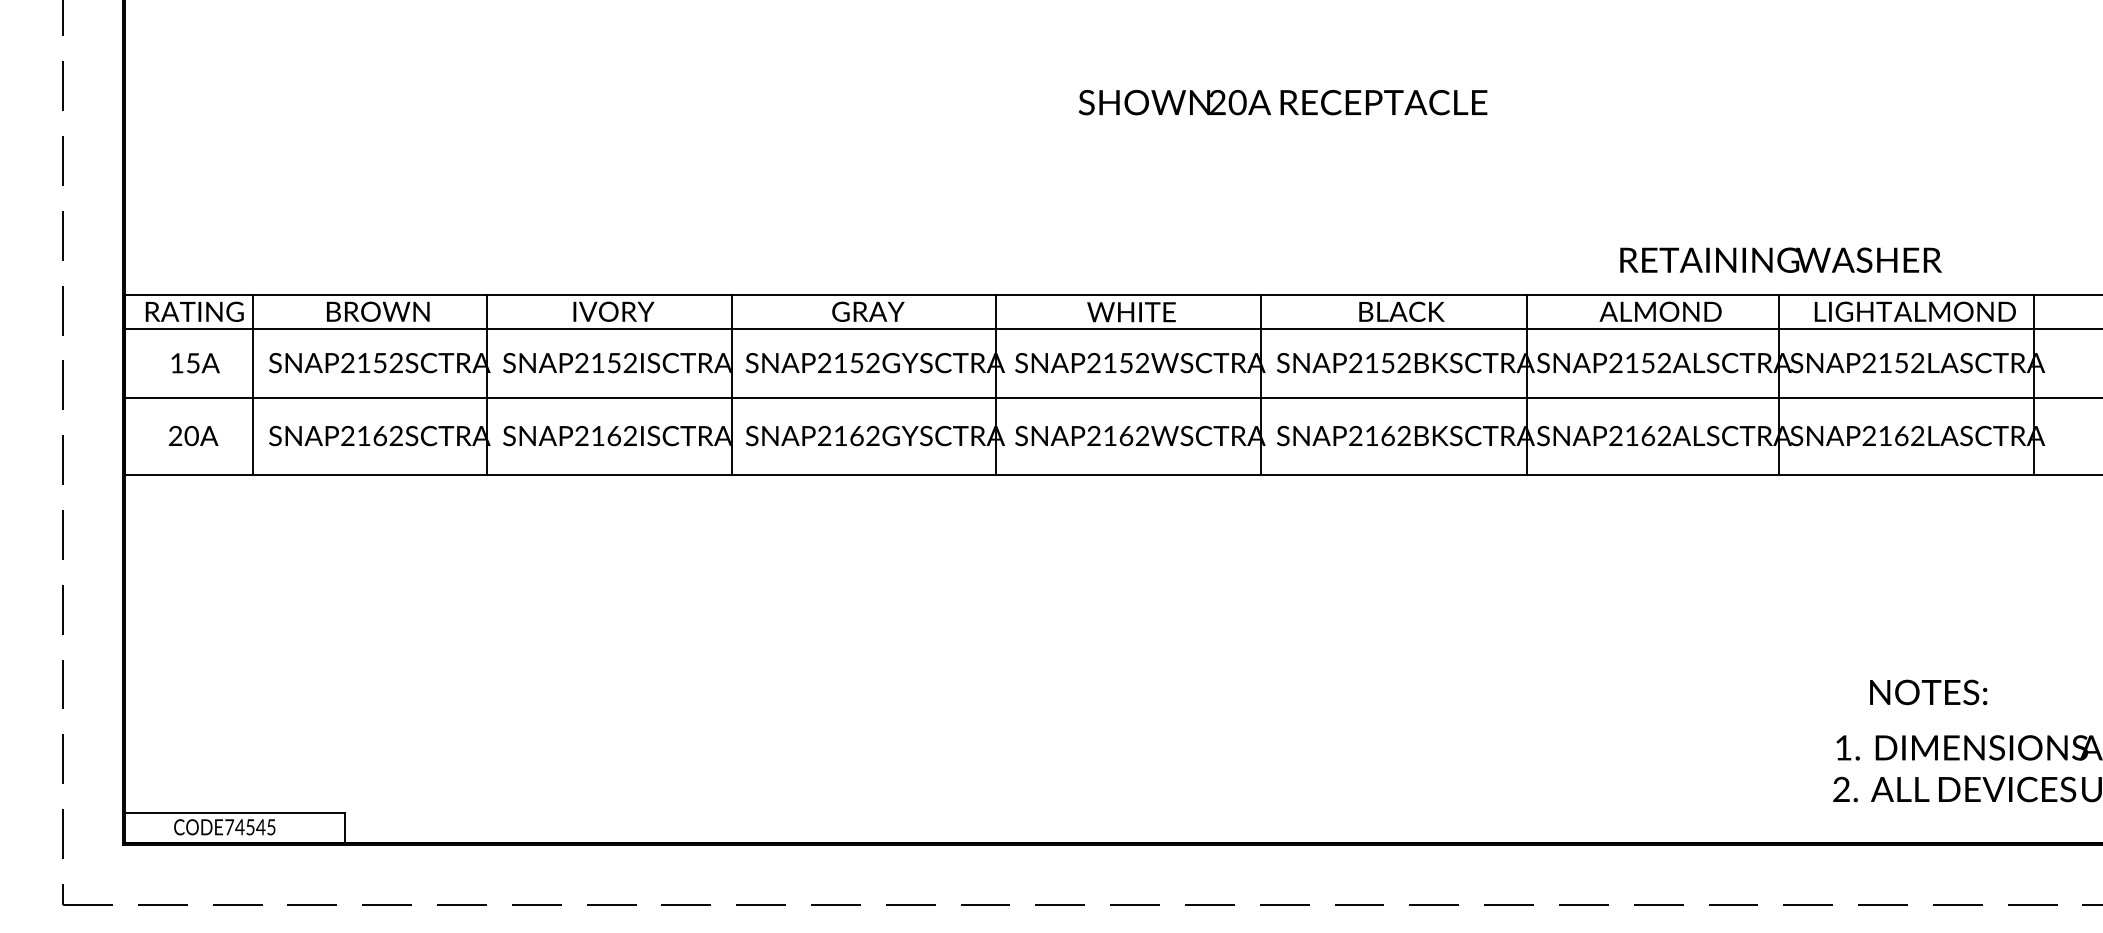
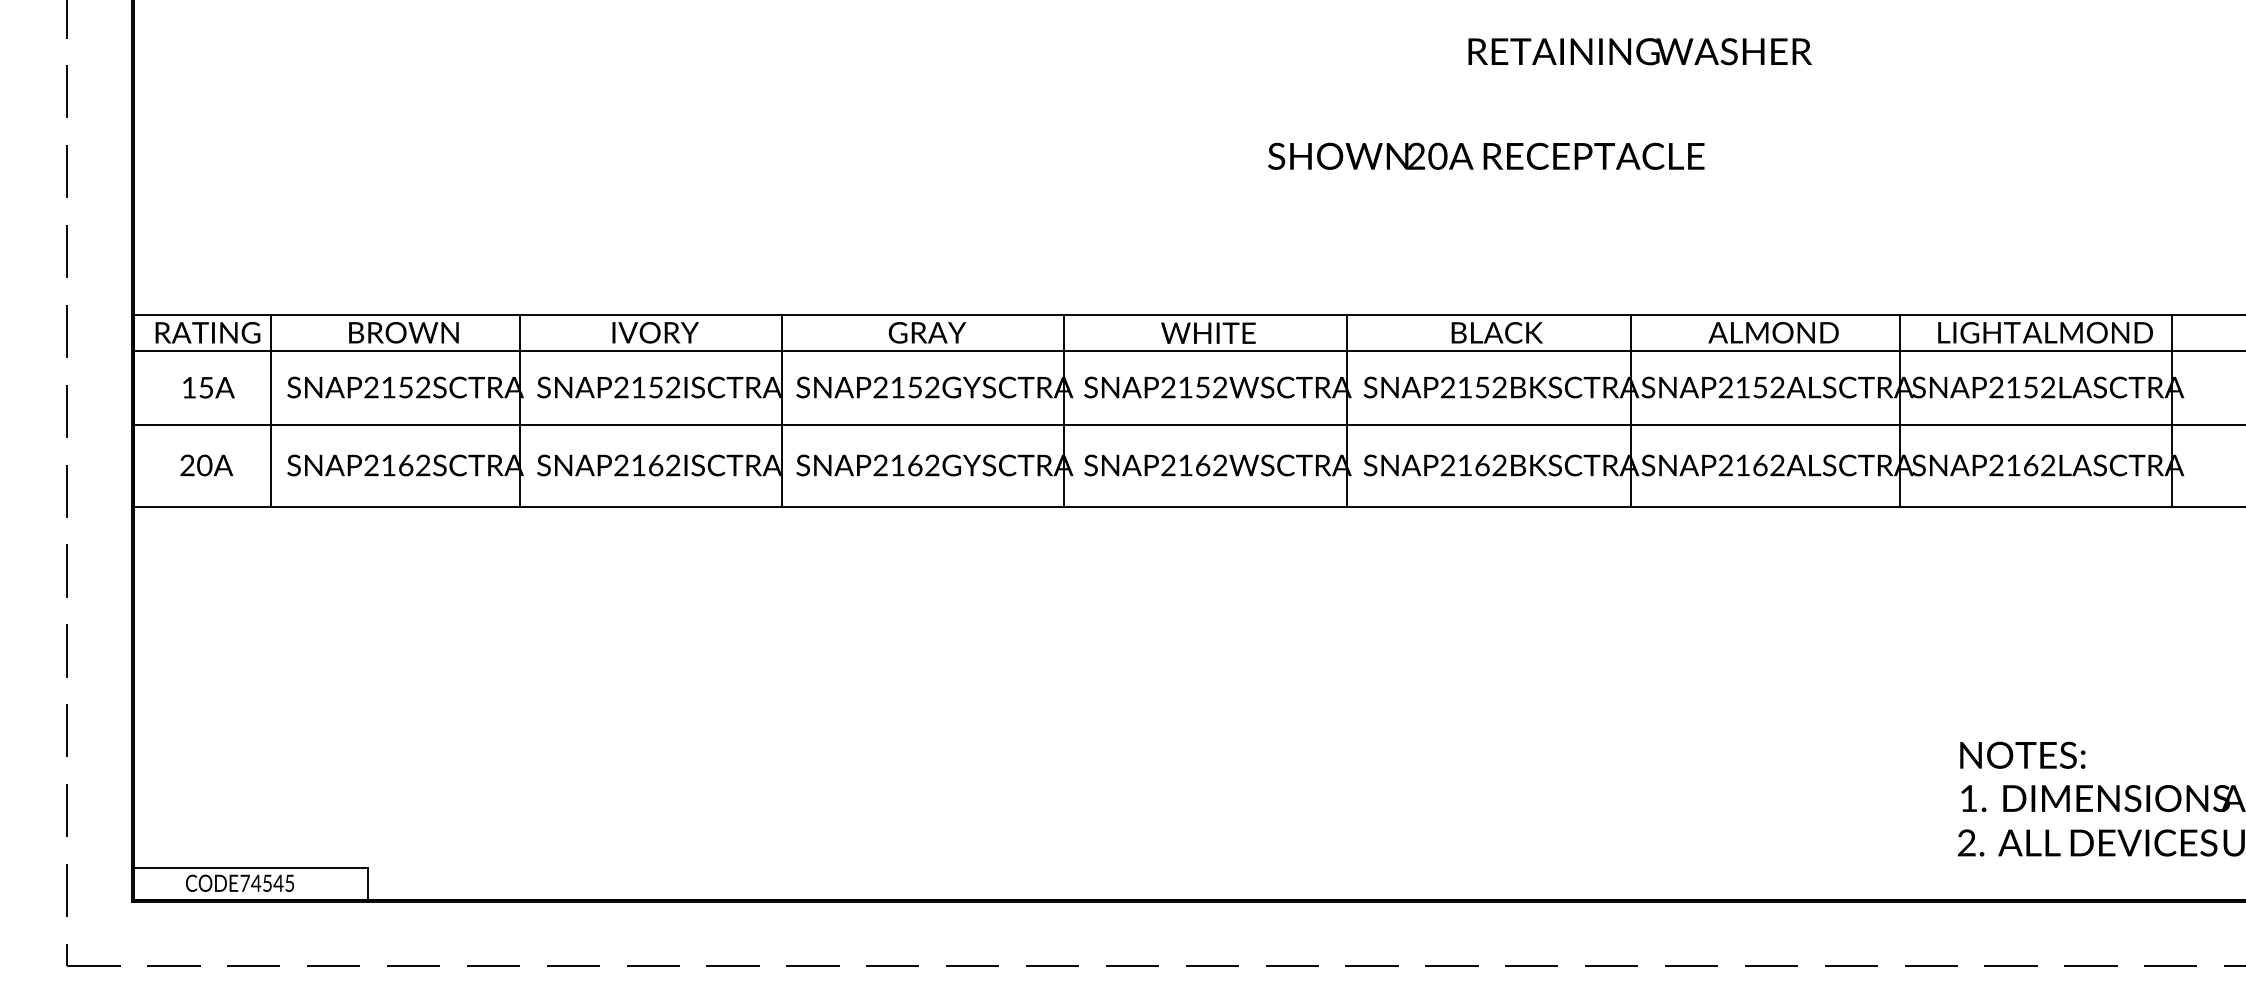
text: (1283, 101) -> (1486, 155), moved
text: (1780, 260) -> (1639, 51), moved
text: (1928, 691) -> (2022, 754), moved

